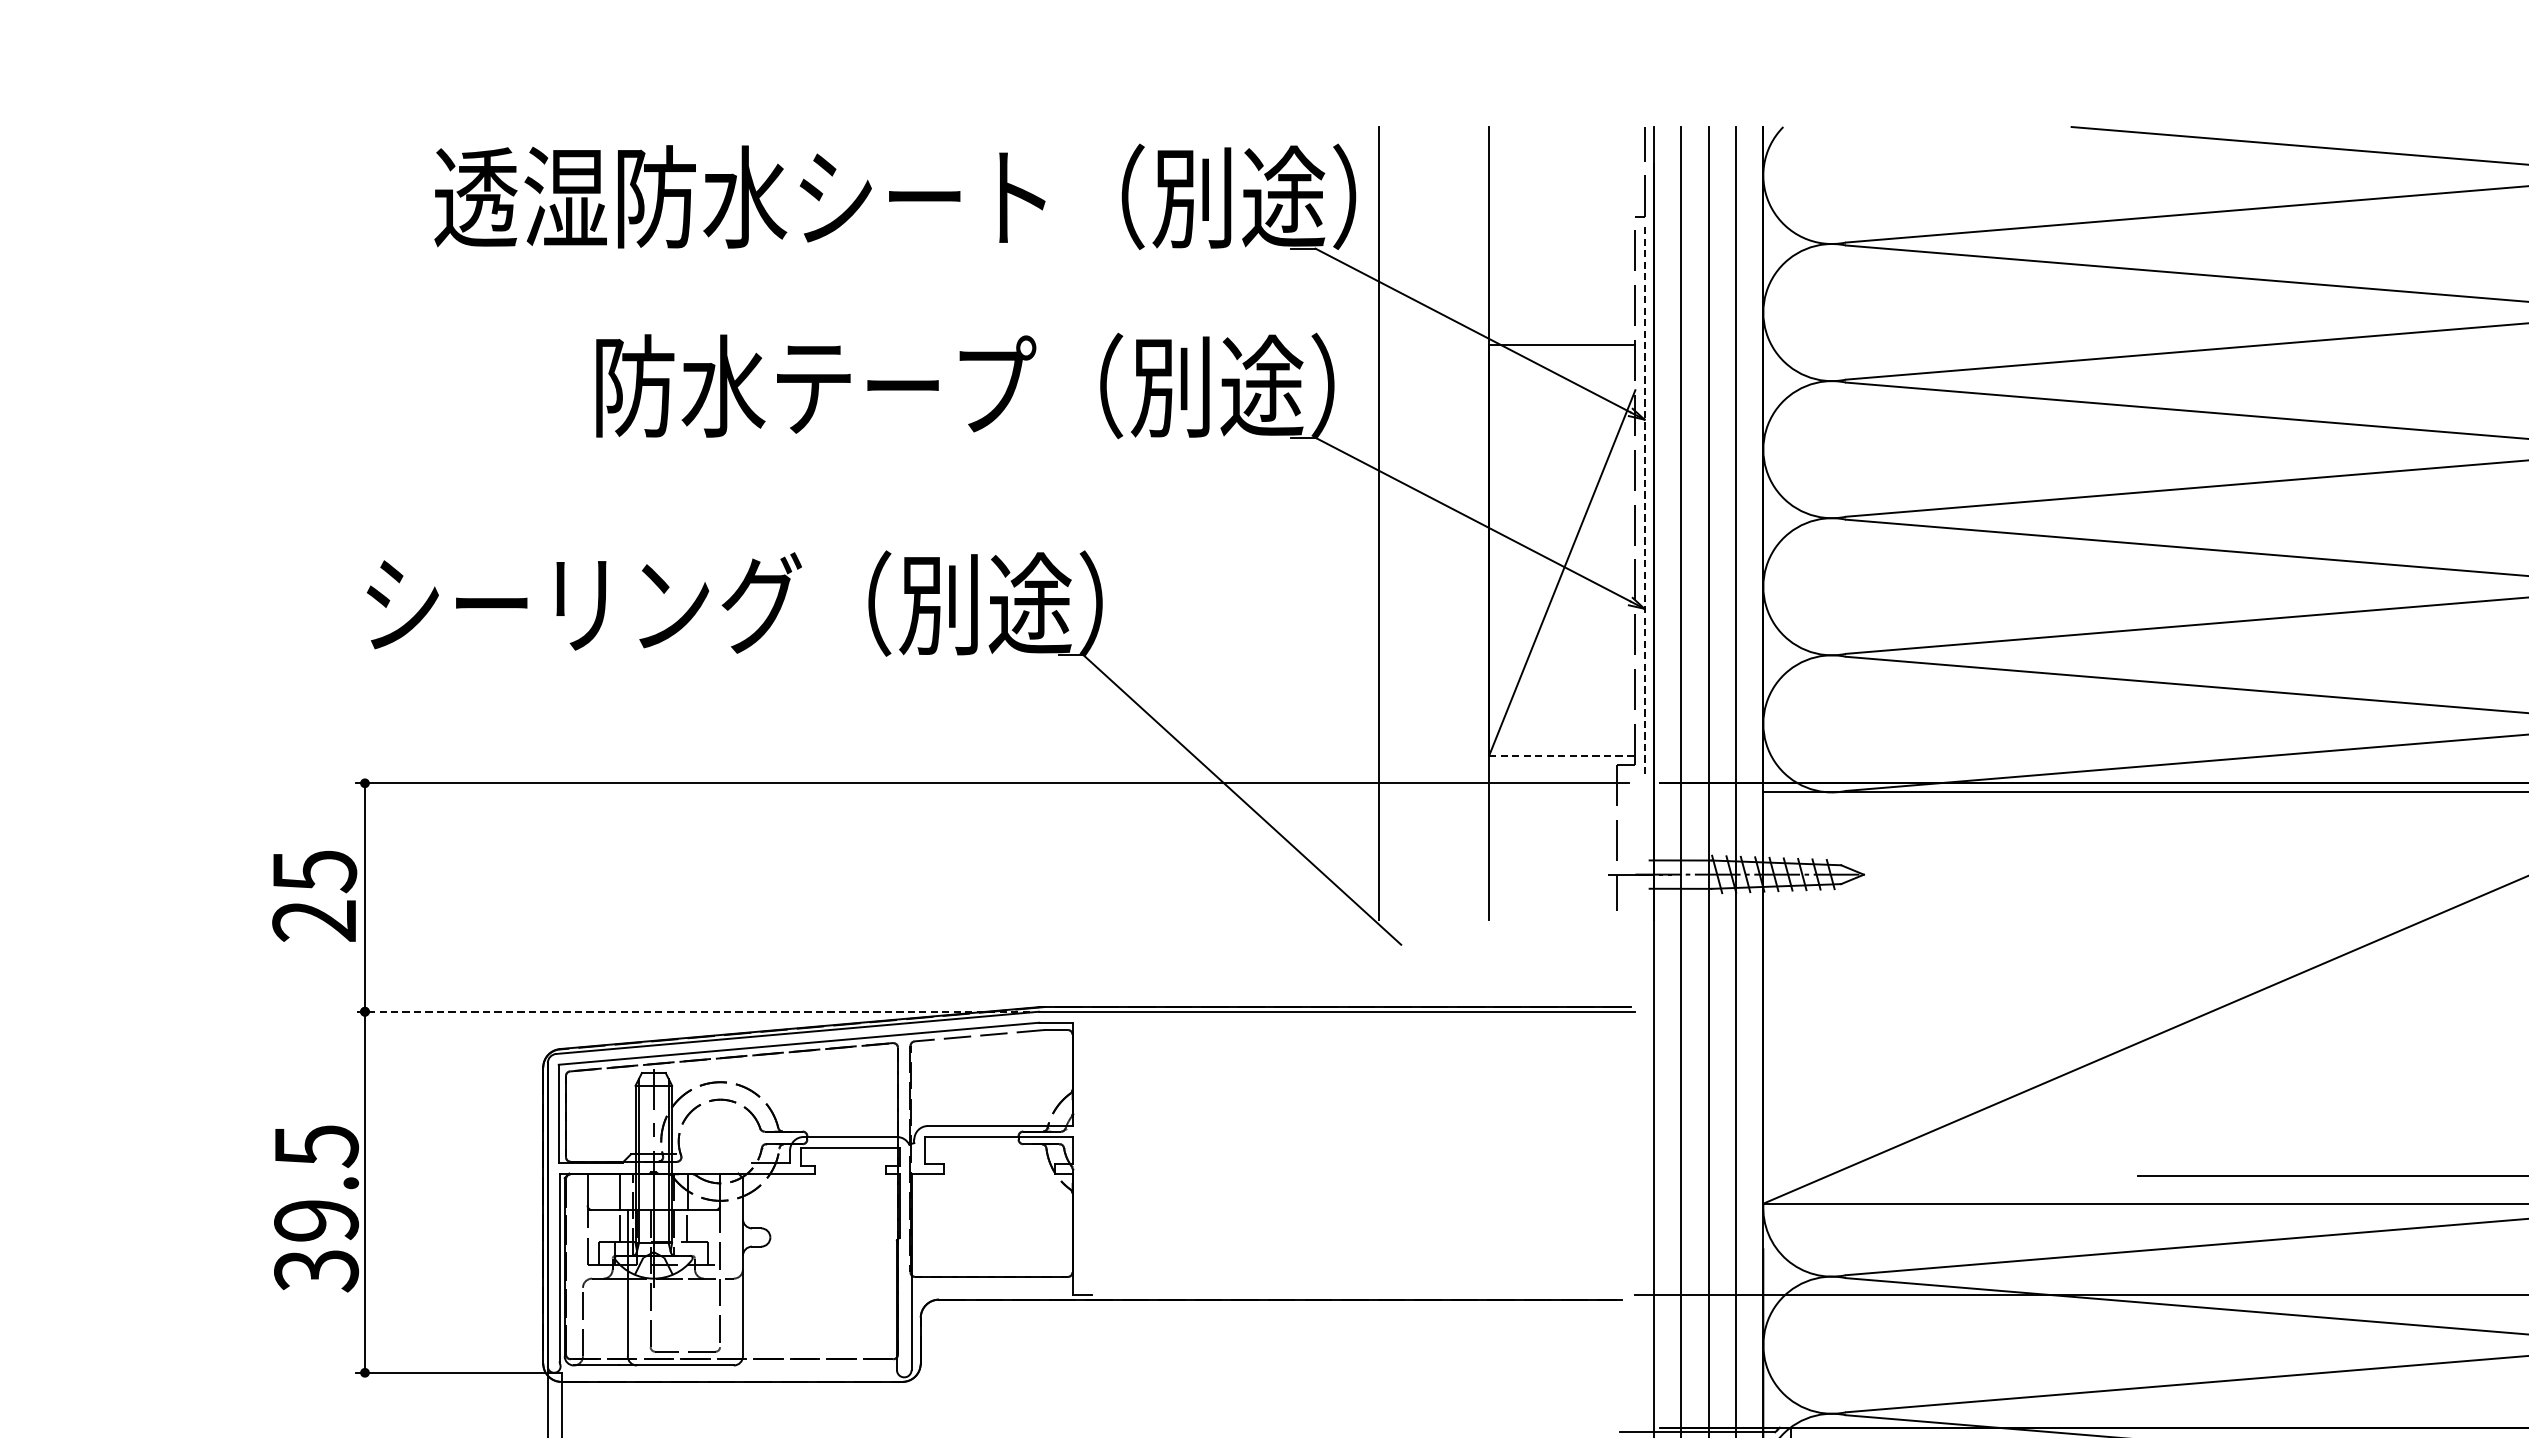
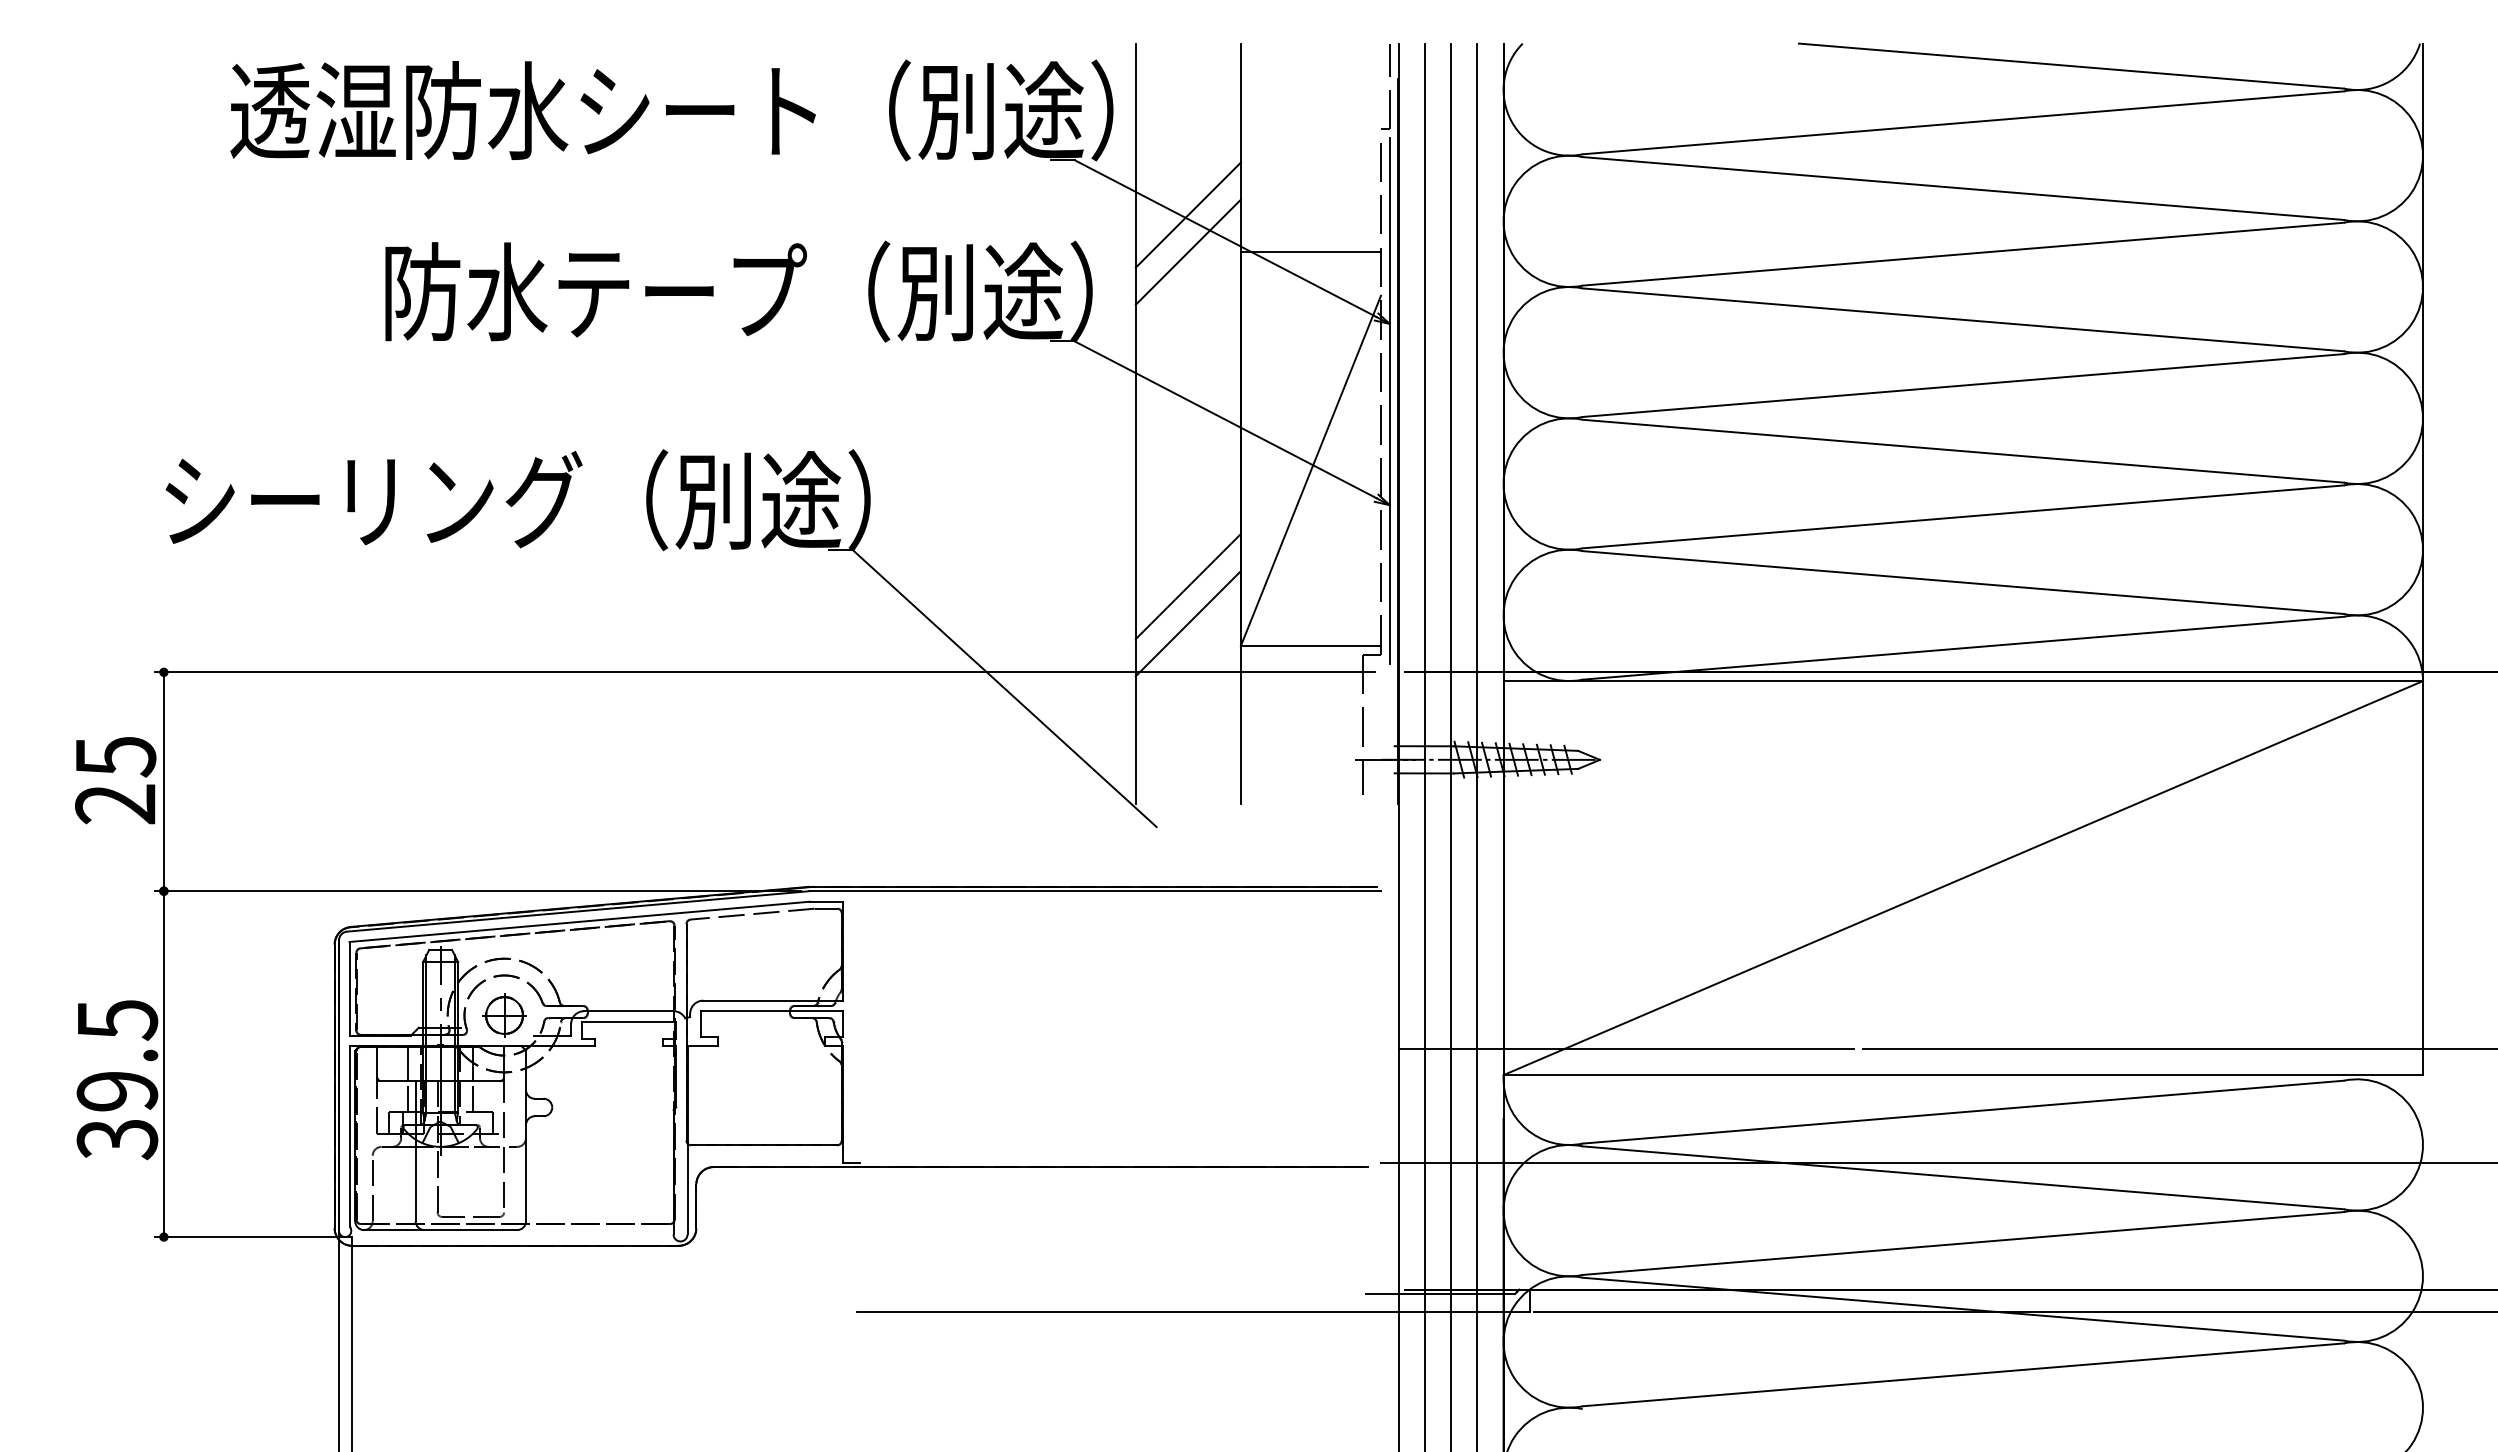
line: (1433, 305) -> (1187, 214), added
line: (1433, 344) -> (1187, 251), added
line: (1644, 499) -> (1389, 400), dashed -> solid
line: (1433, 693) -> (1187, 586), added
line: (1433, 732) -> (1187, 623), added
line: (1562, 756) -> (1311, 646), dashed -> solid
line: (692, 1012) -> (477, 891), dashed -> solid
part: (720, 1141) -> (504, 1015), added
line: (1891, 1175) -> (1626, 1048), added

